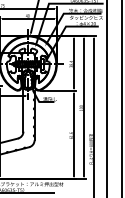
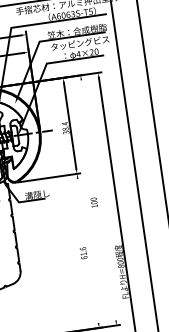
line: (84, 106) -> (99, 198), removed
line: (74, 134) -> (88, 250), removed

